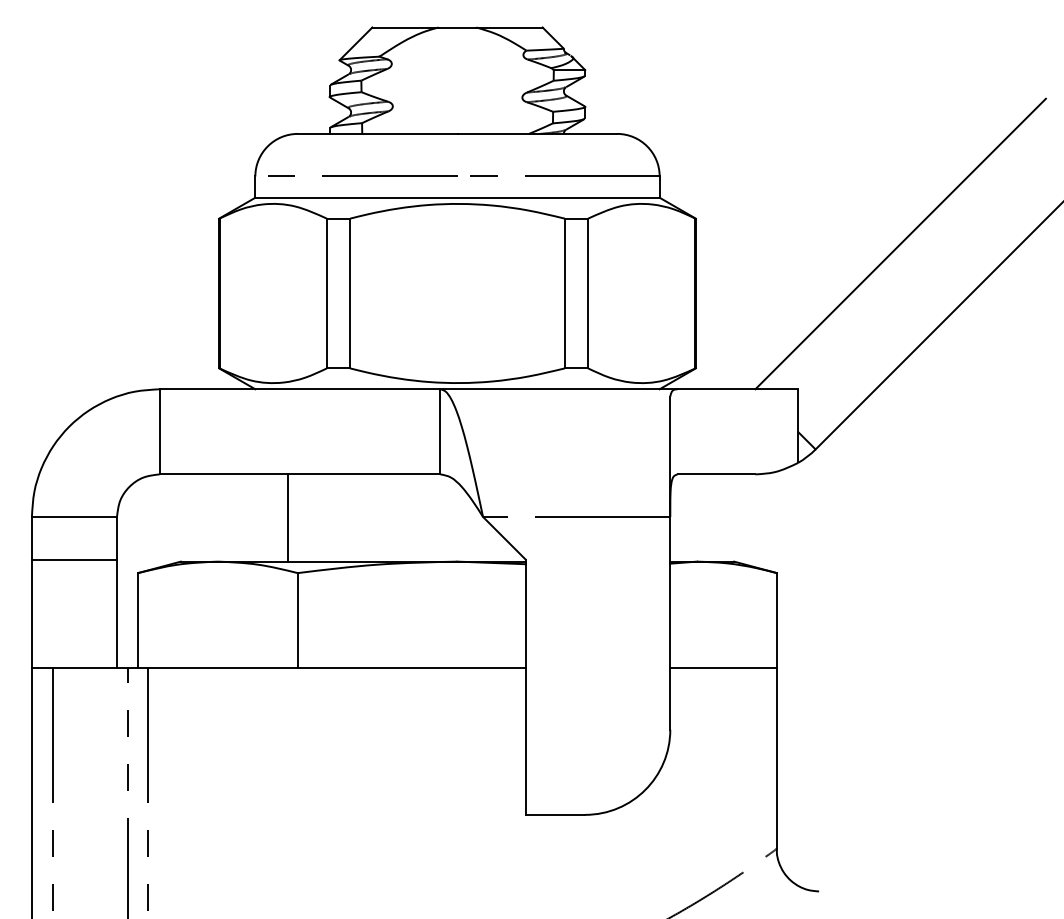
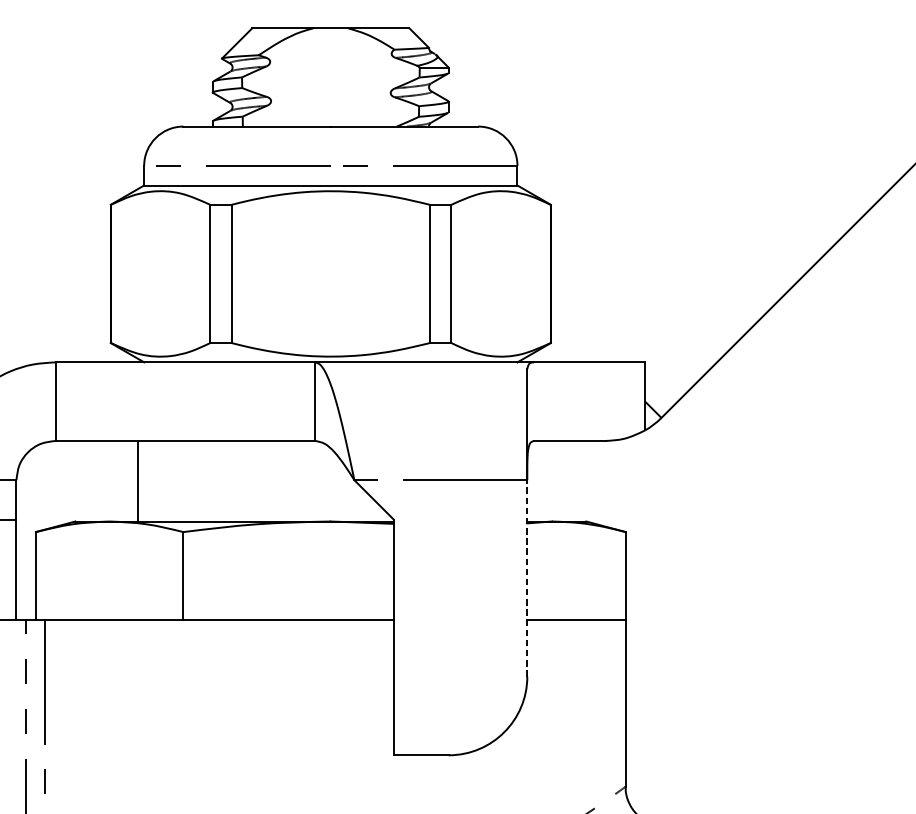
line: (900, 243) -> (739, 227), removed
line: (288, 517) -> (137, 480), moved
line: (670, 622) -> (527, 577), solid -> dashed

